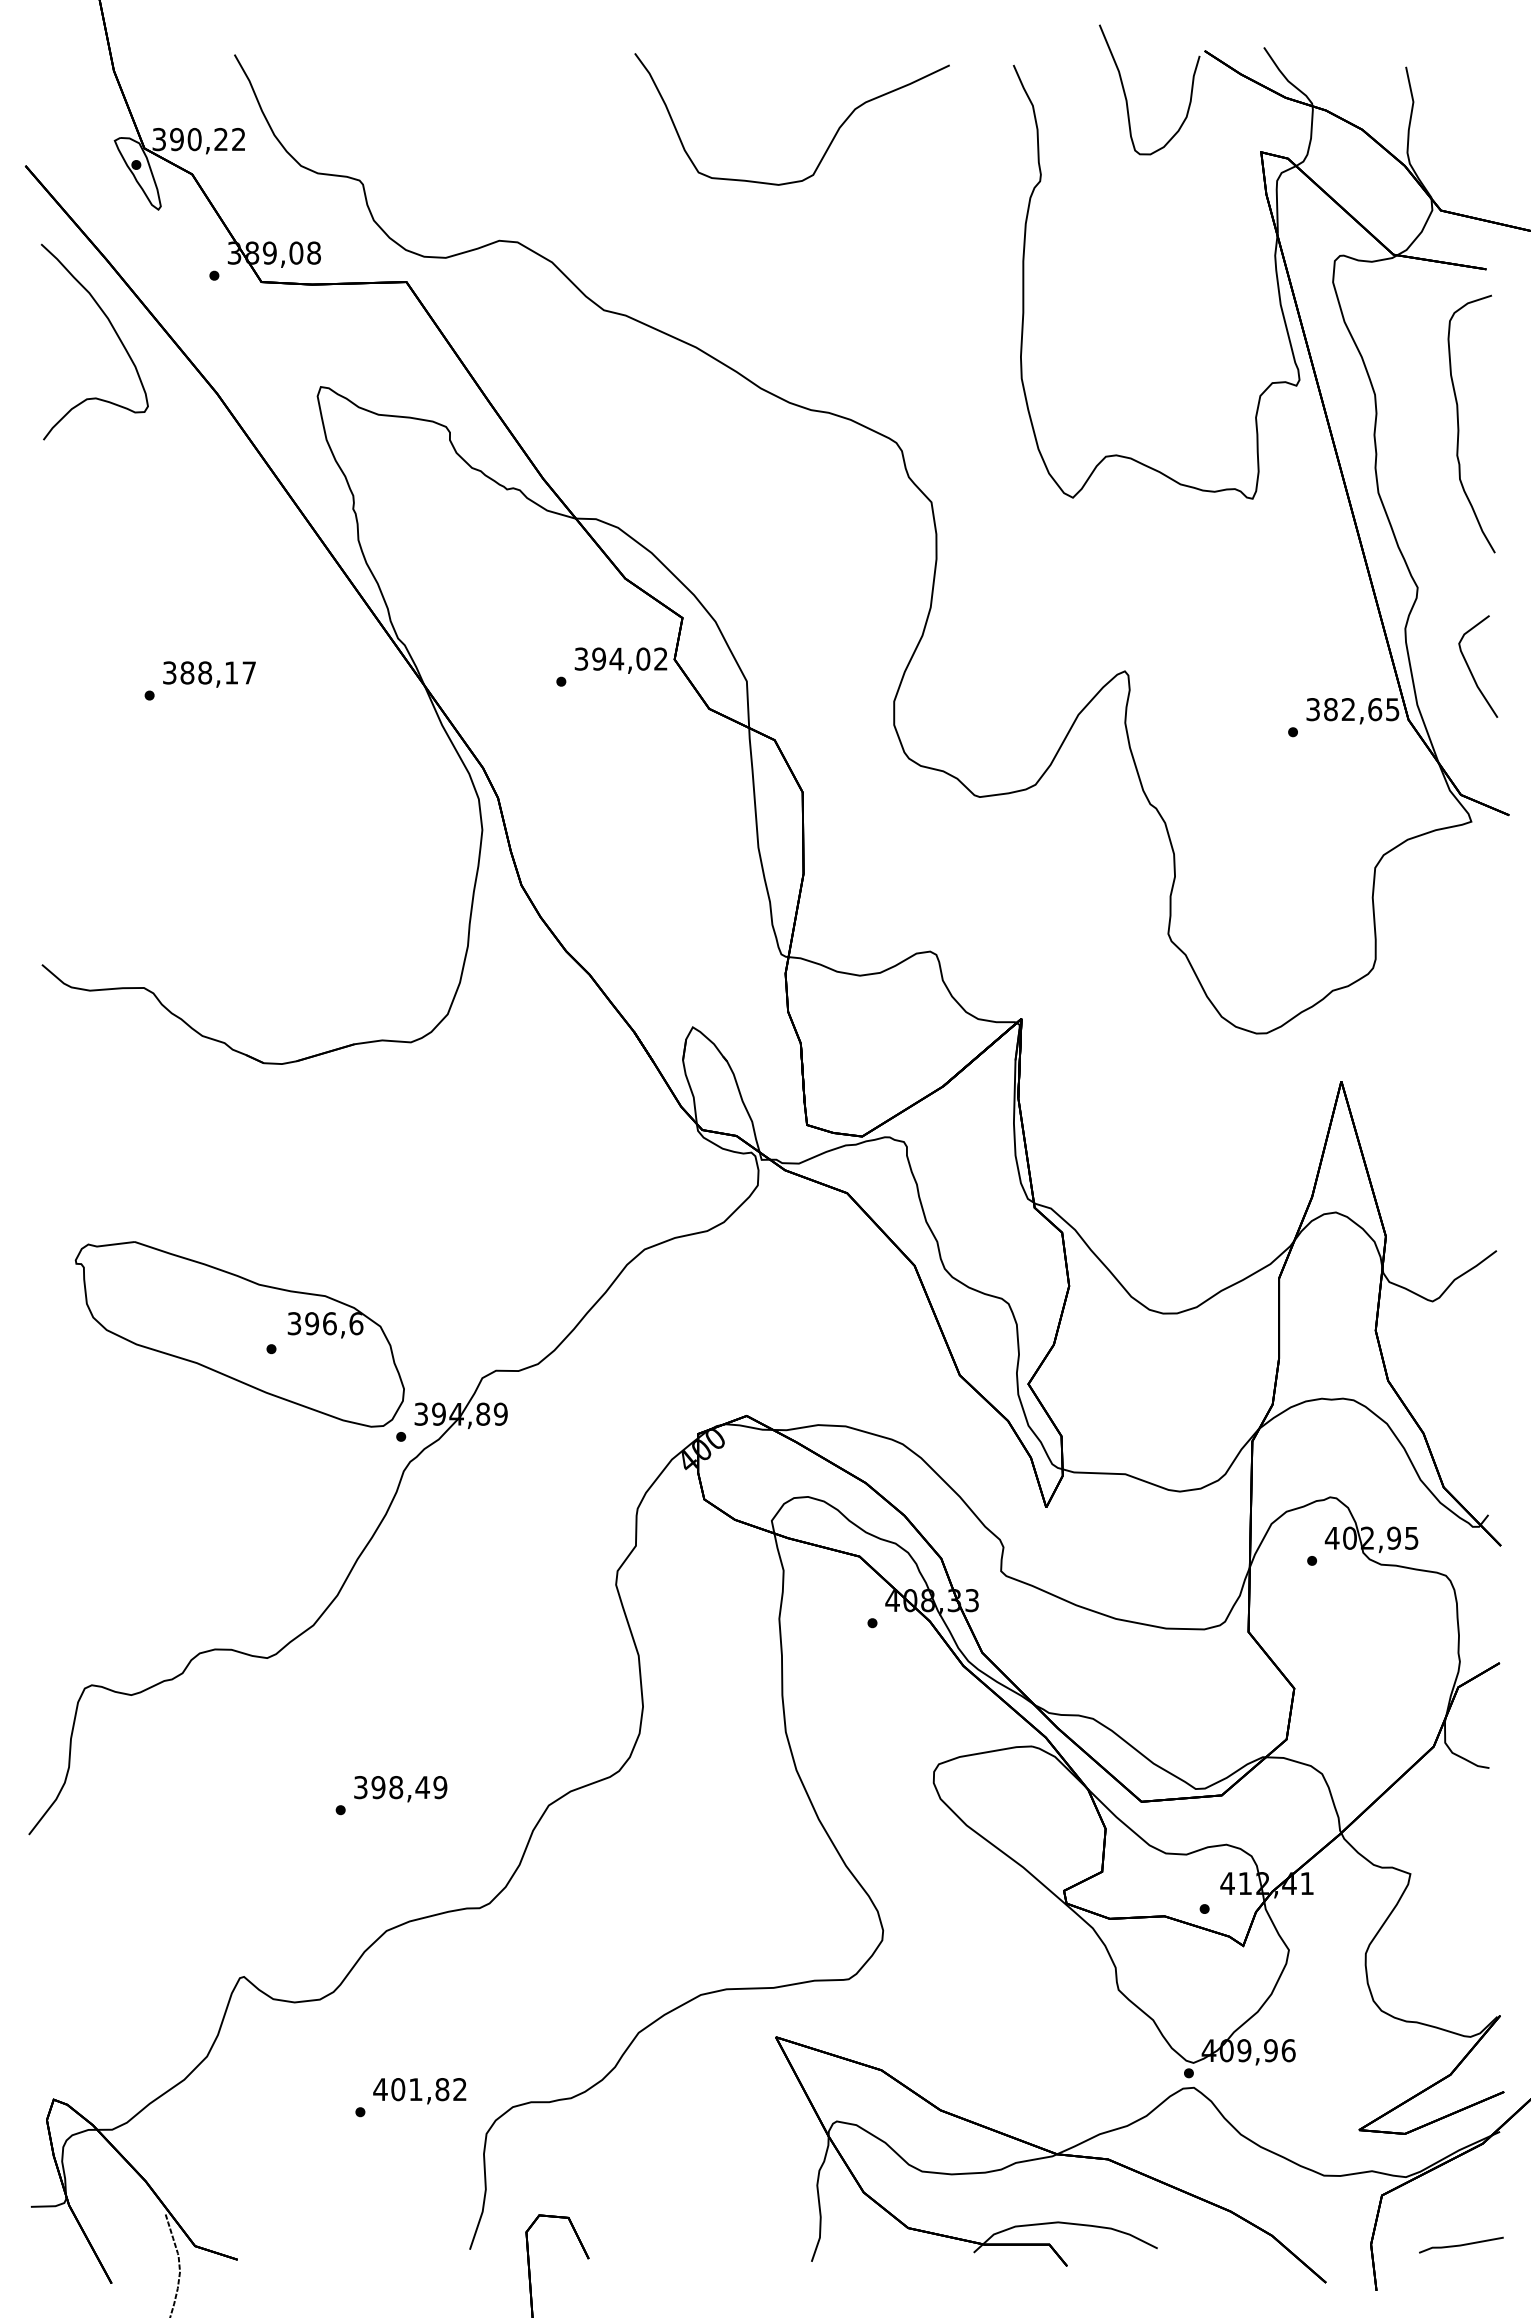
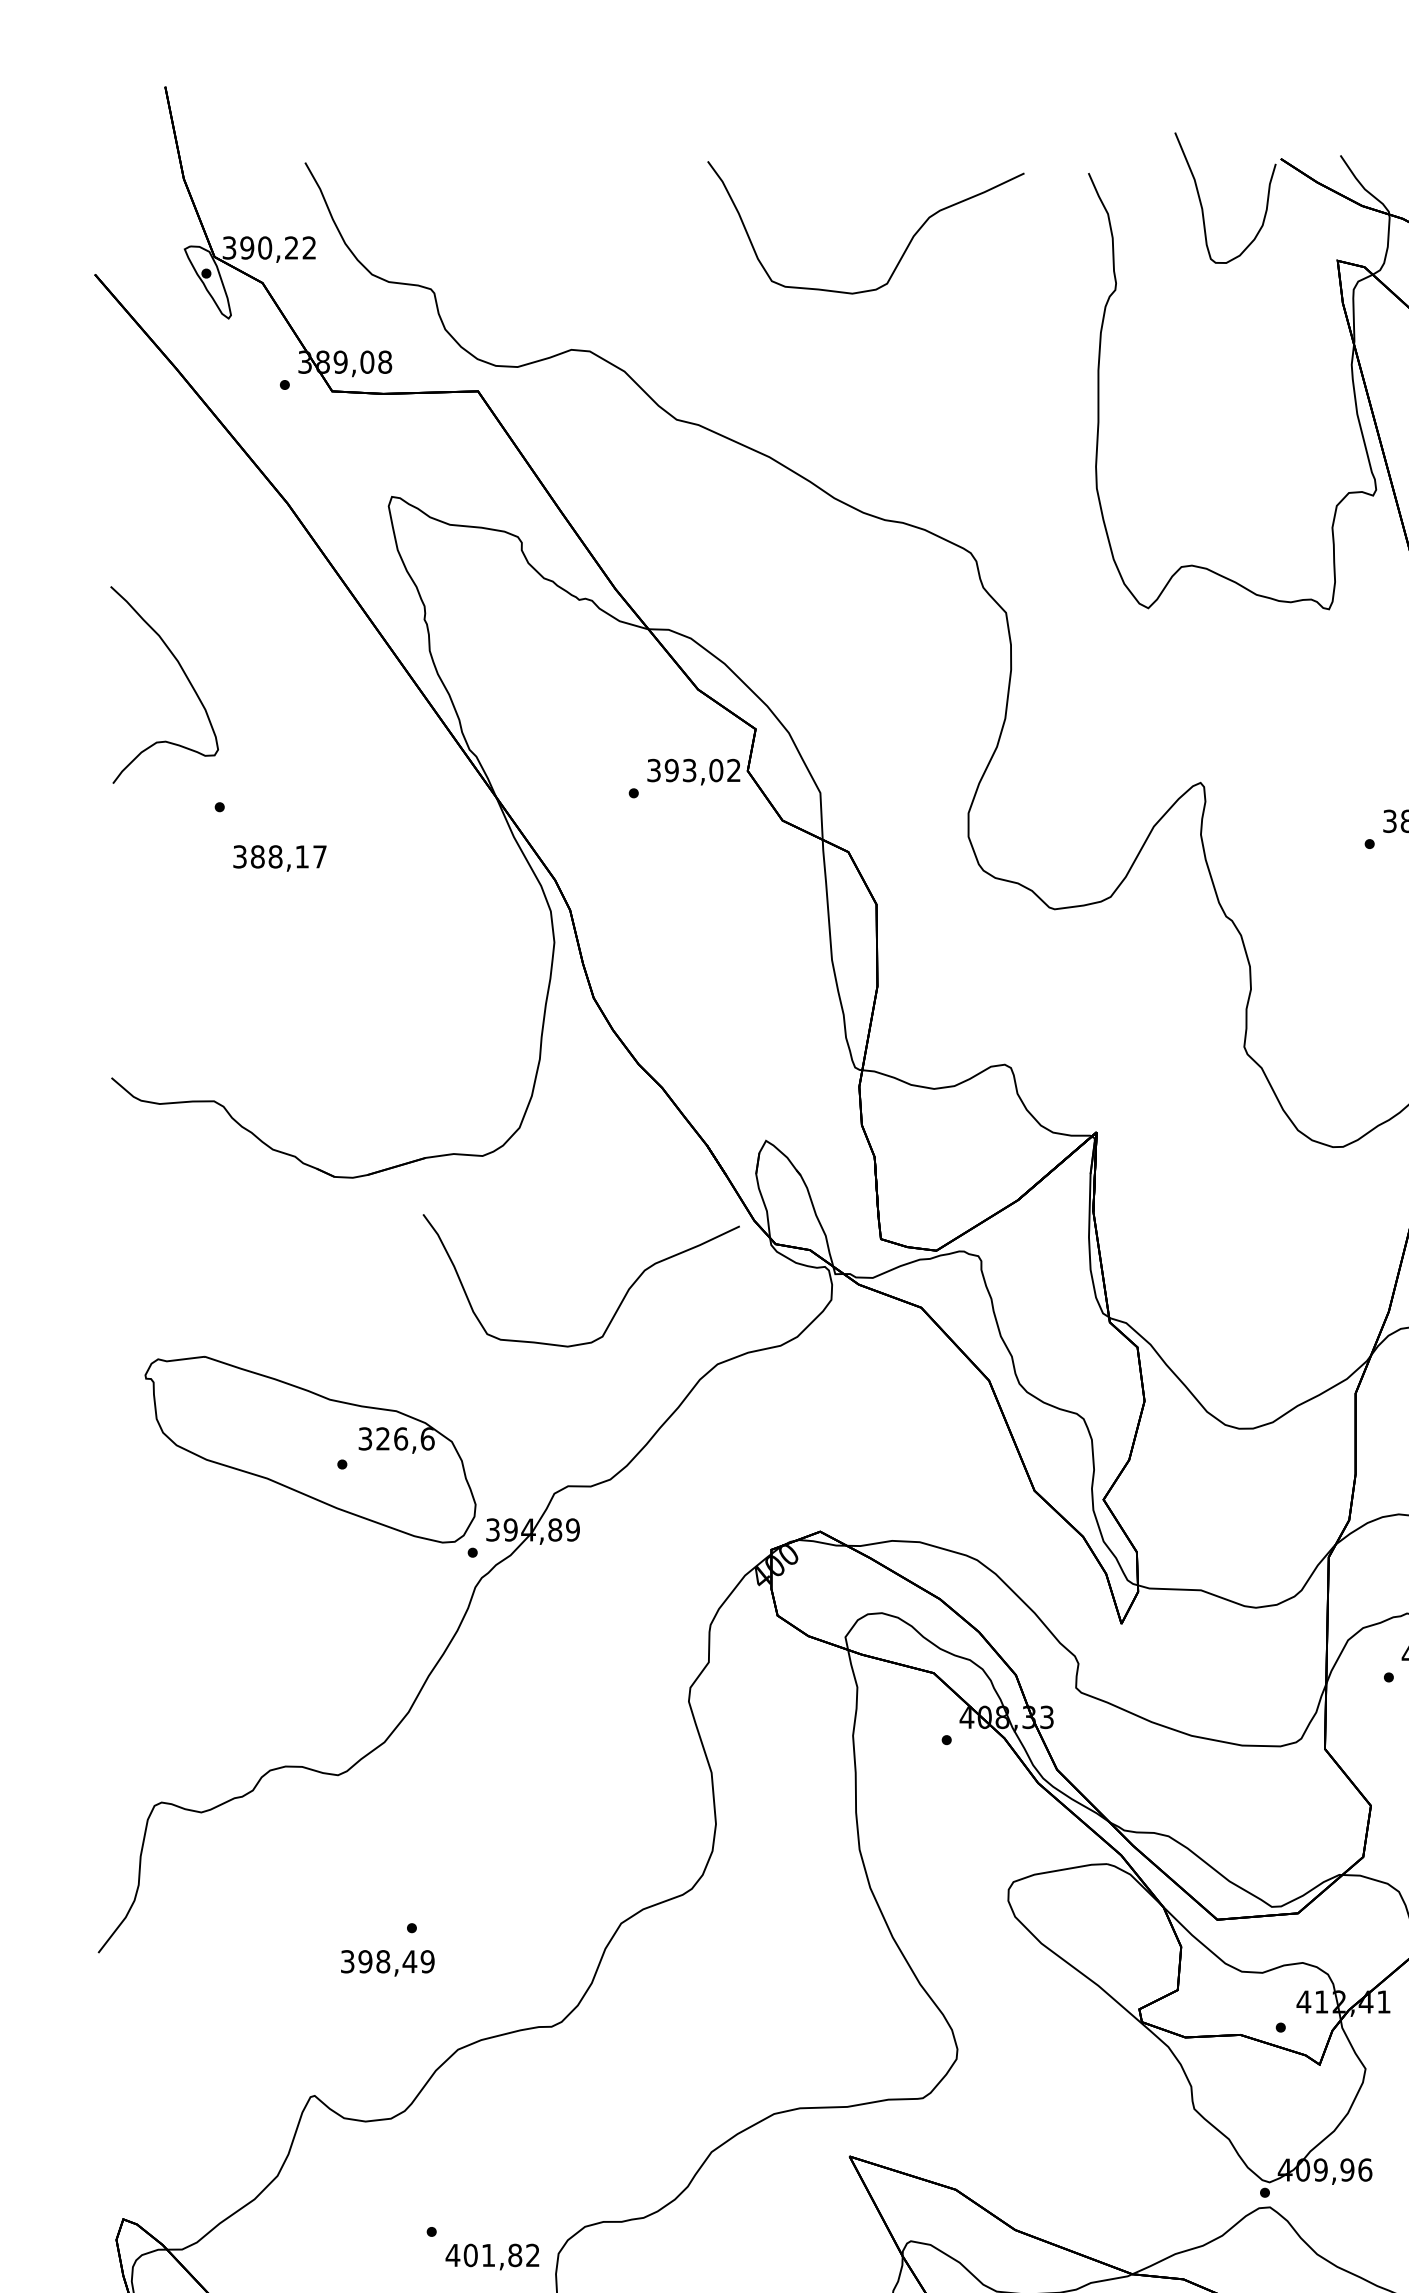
curve: (113, 330) -> (183, 673), moved
text: (616, 658) -> (689, 769), 394,02 -> 393,02
text: (209, 674) -> (279, 858), moved
curve: (547, 1188) -> (619, 1302), added
text: (312, 1323) -> (383, 1438), 396,6 -> 326,6
text: (400, 1789) -> (387, 1963), moved
text: (419, 2091) -> (492, 2257), moved

